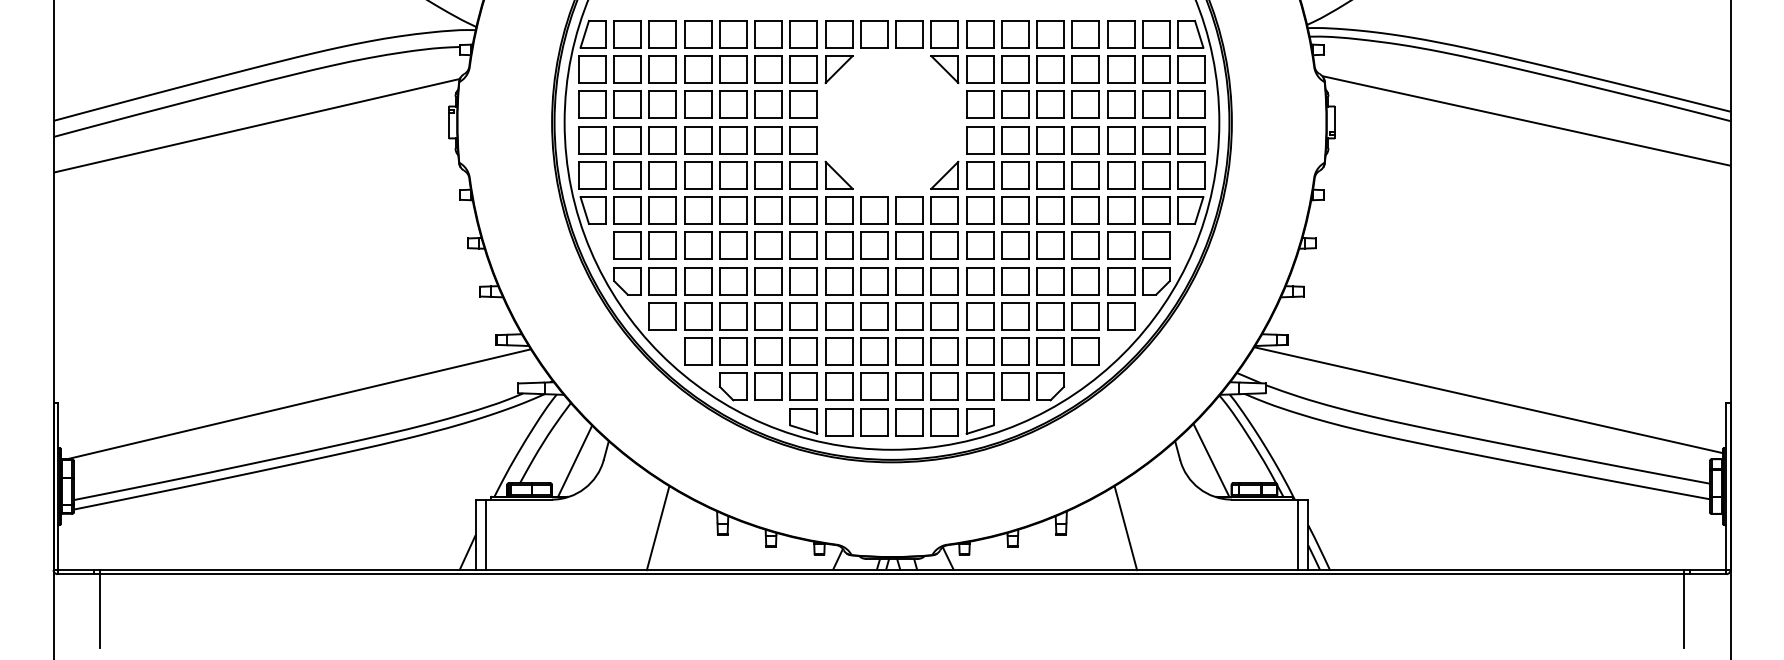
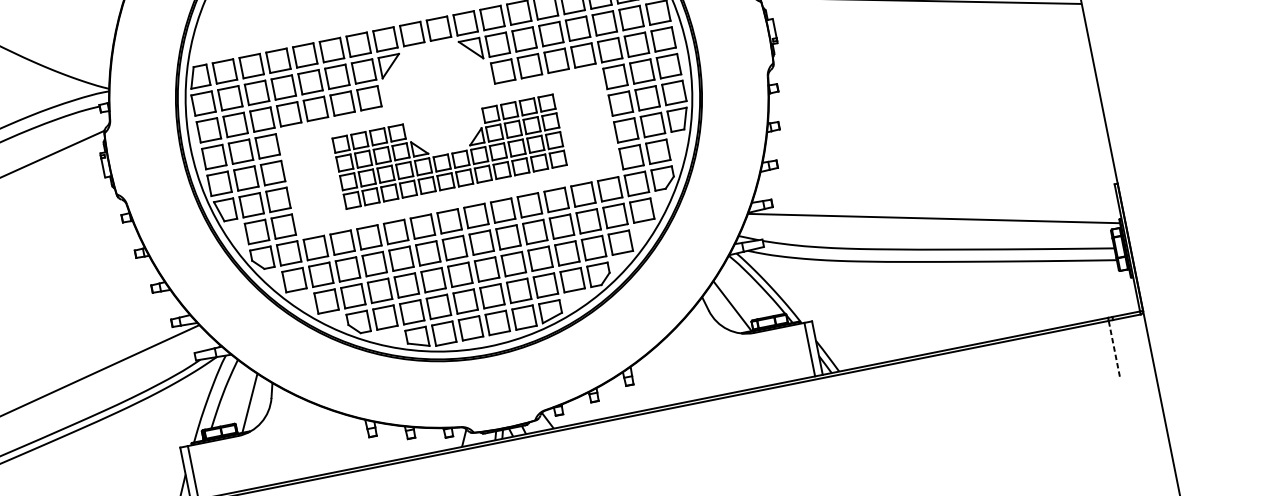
part: (891, 192) -> (449, 151), size x0.7
line: (657, 528) -> (322, 441), removed
line: (1125, 528) -> (677, 370), removed
line: (1684, 611) -> (1114, 349), solid -> dashed

